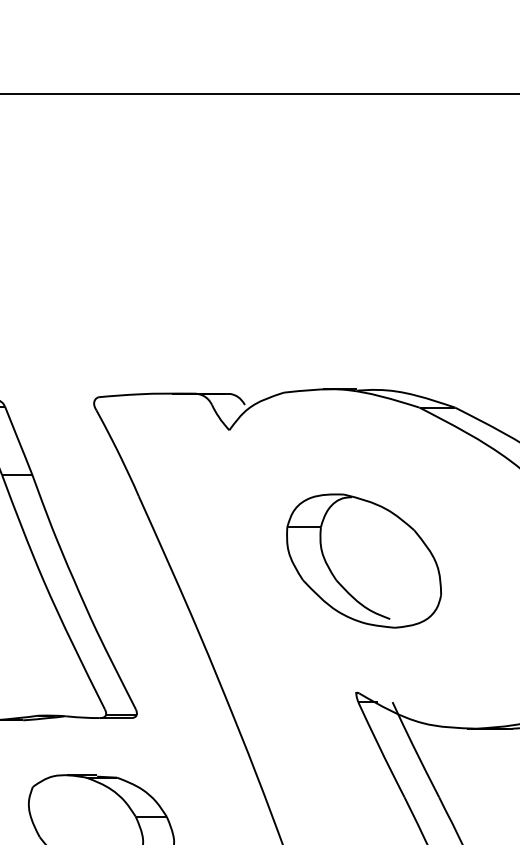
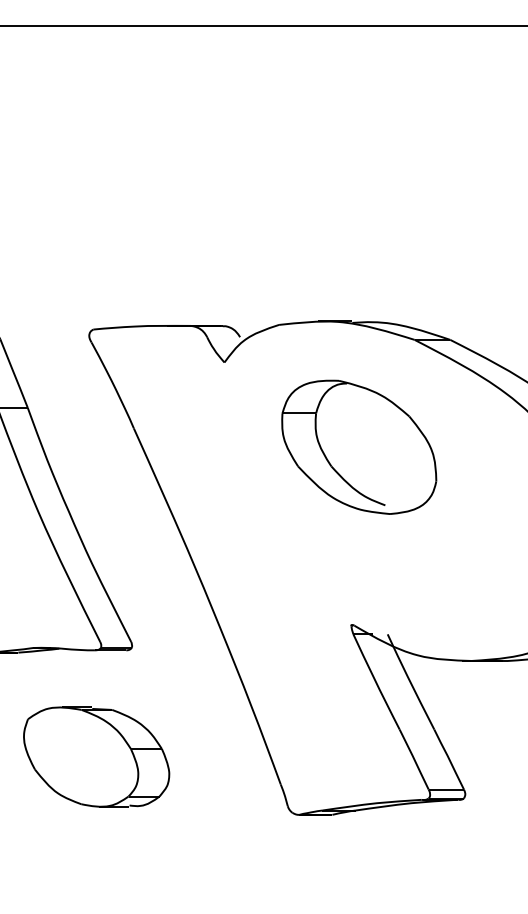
part: (364, 560) -> (359, 446), moved

